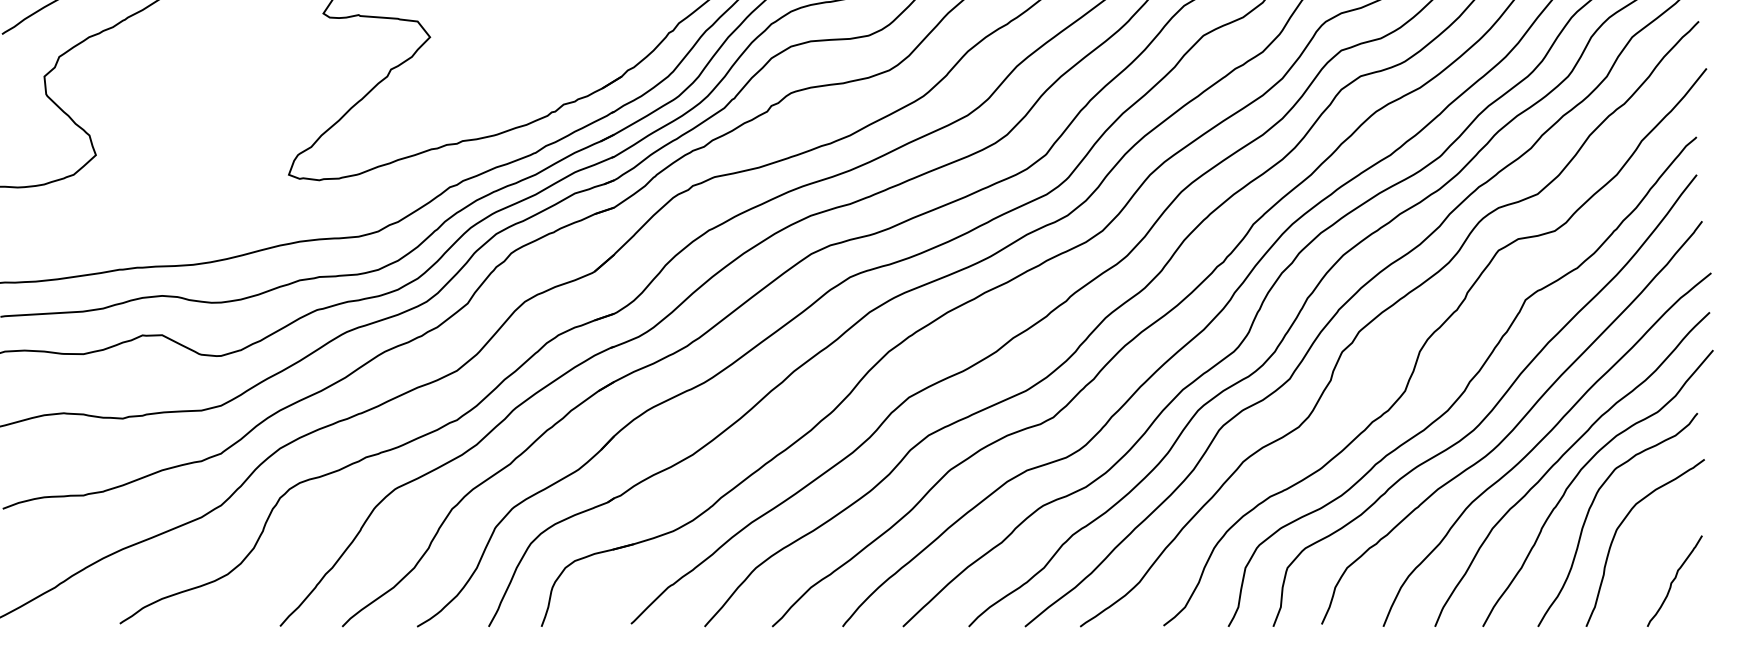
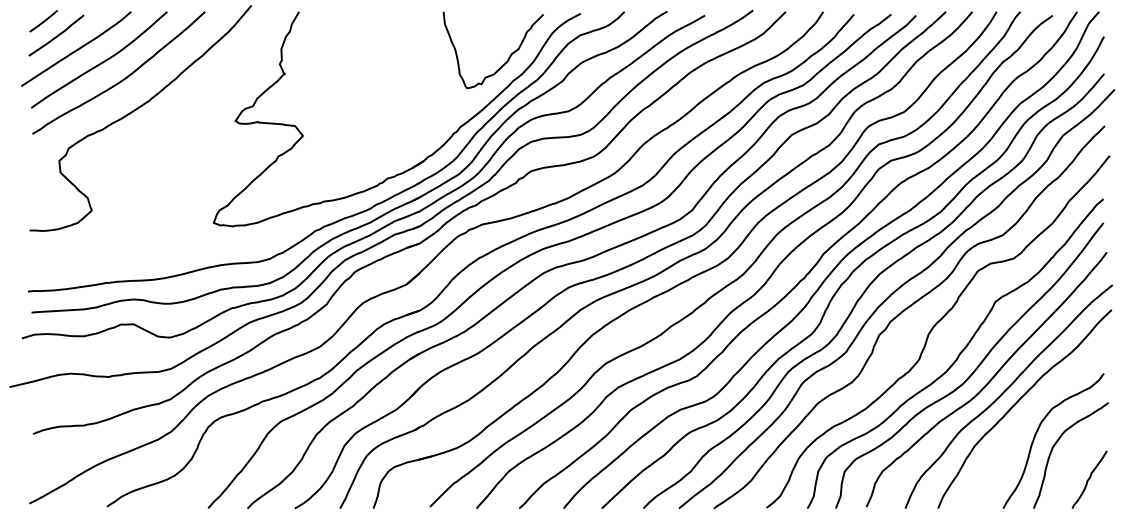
curve: (1579, 474) -> (1029, 412), removed

